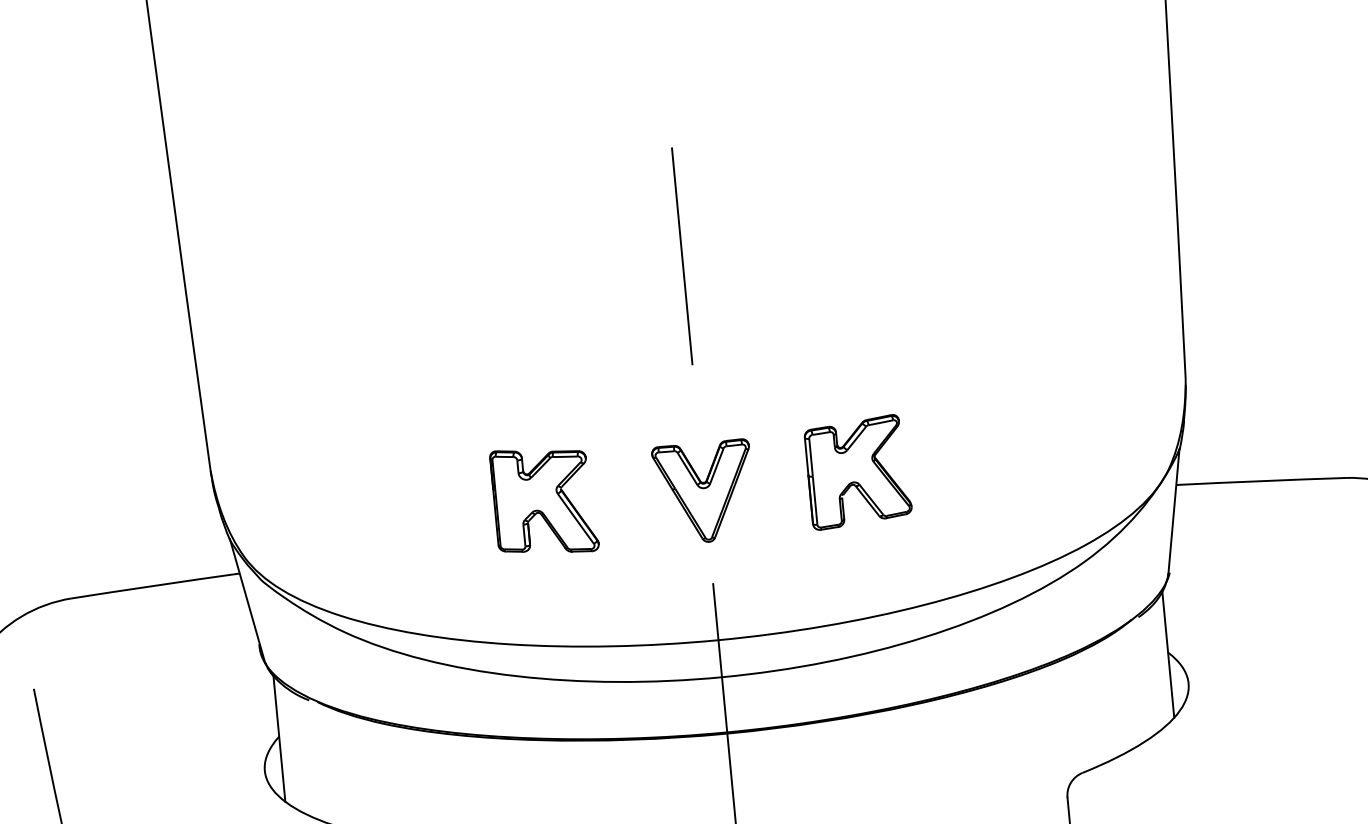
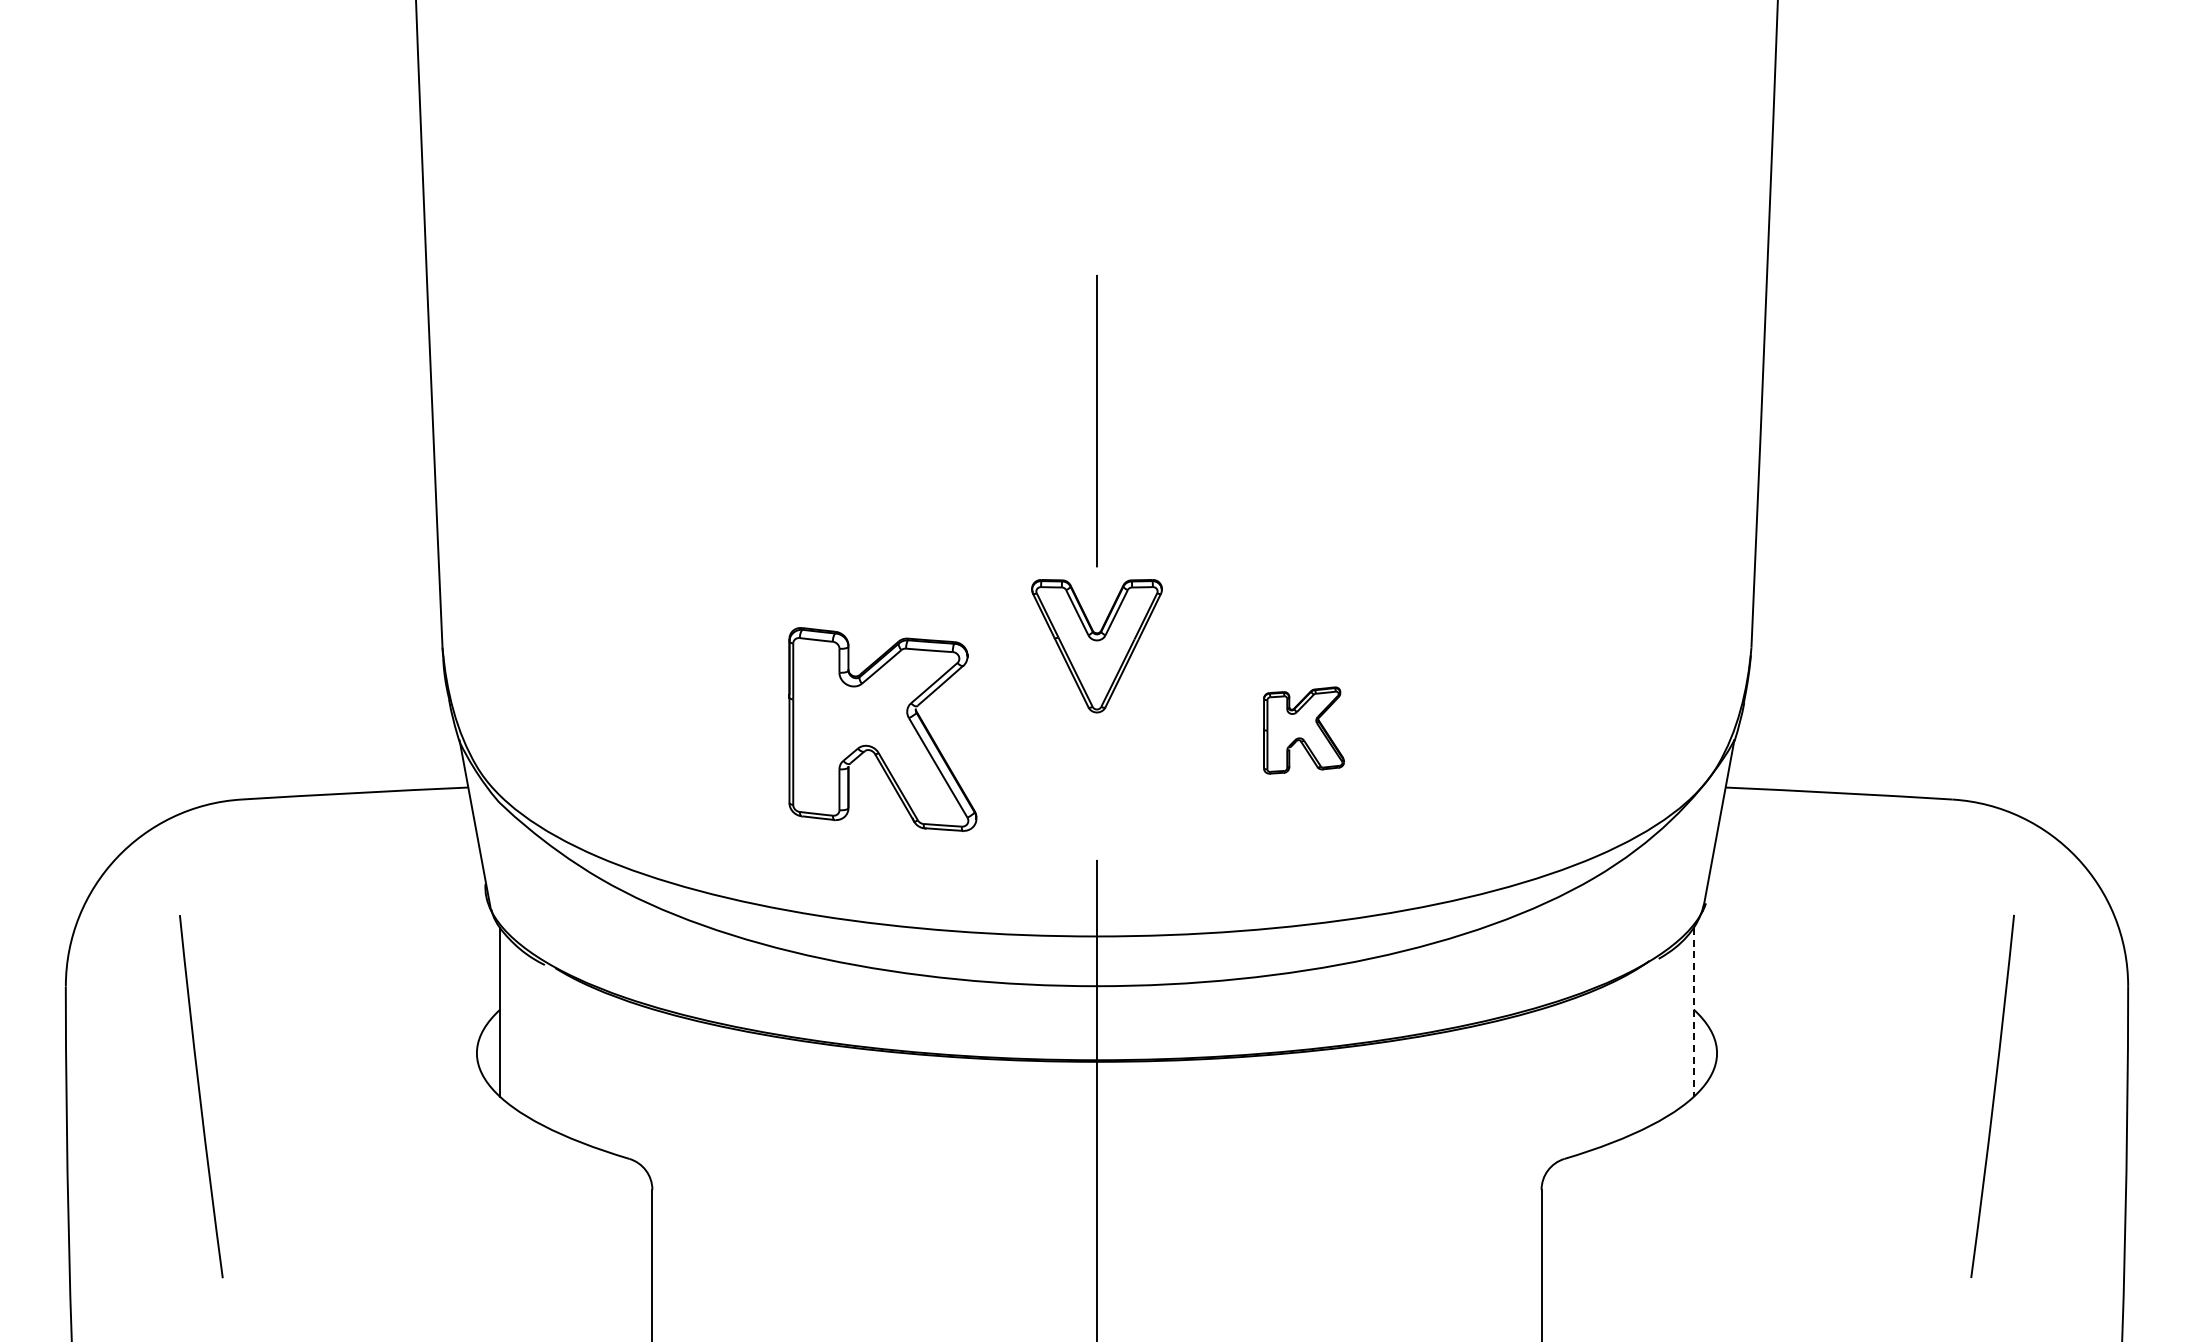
part: (857, 472) -> (1303, 730), size x0.6
part: (704, 492) -> (1096, 646), moved
part: (544, 501) -> (882, 729), size x1.4
line: (1168, 655) -> (1693, 1013), solid -> dashed

